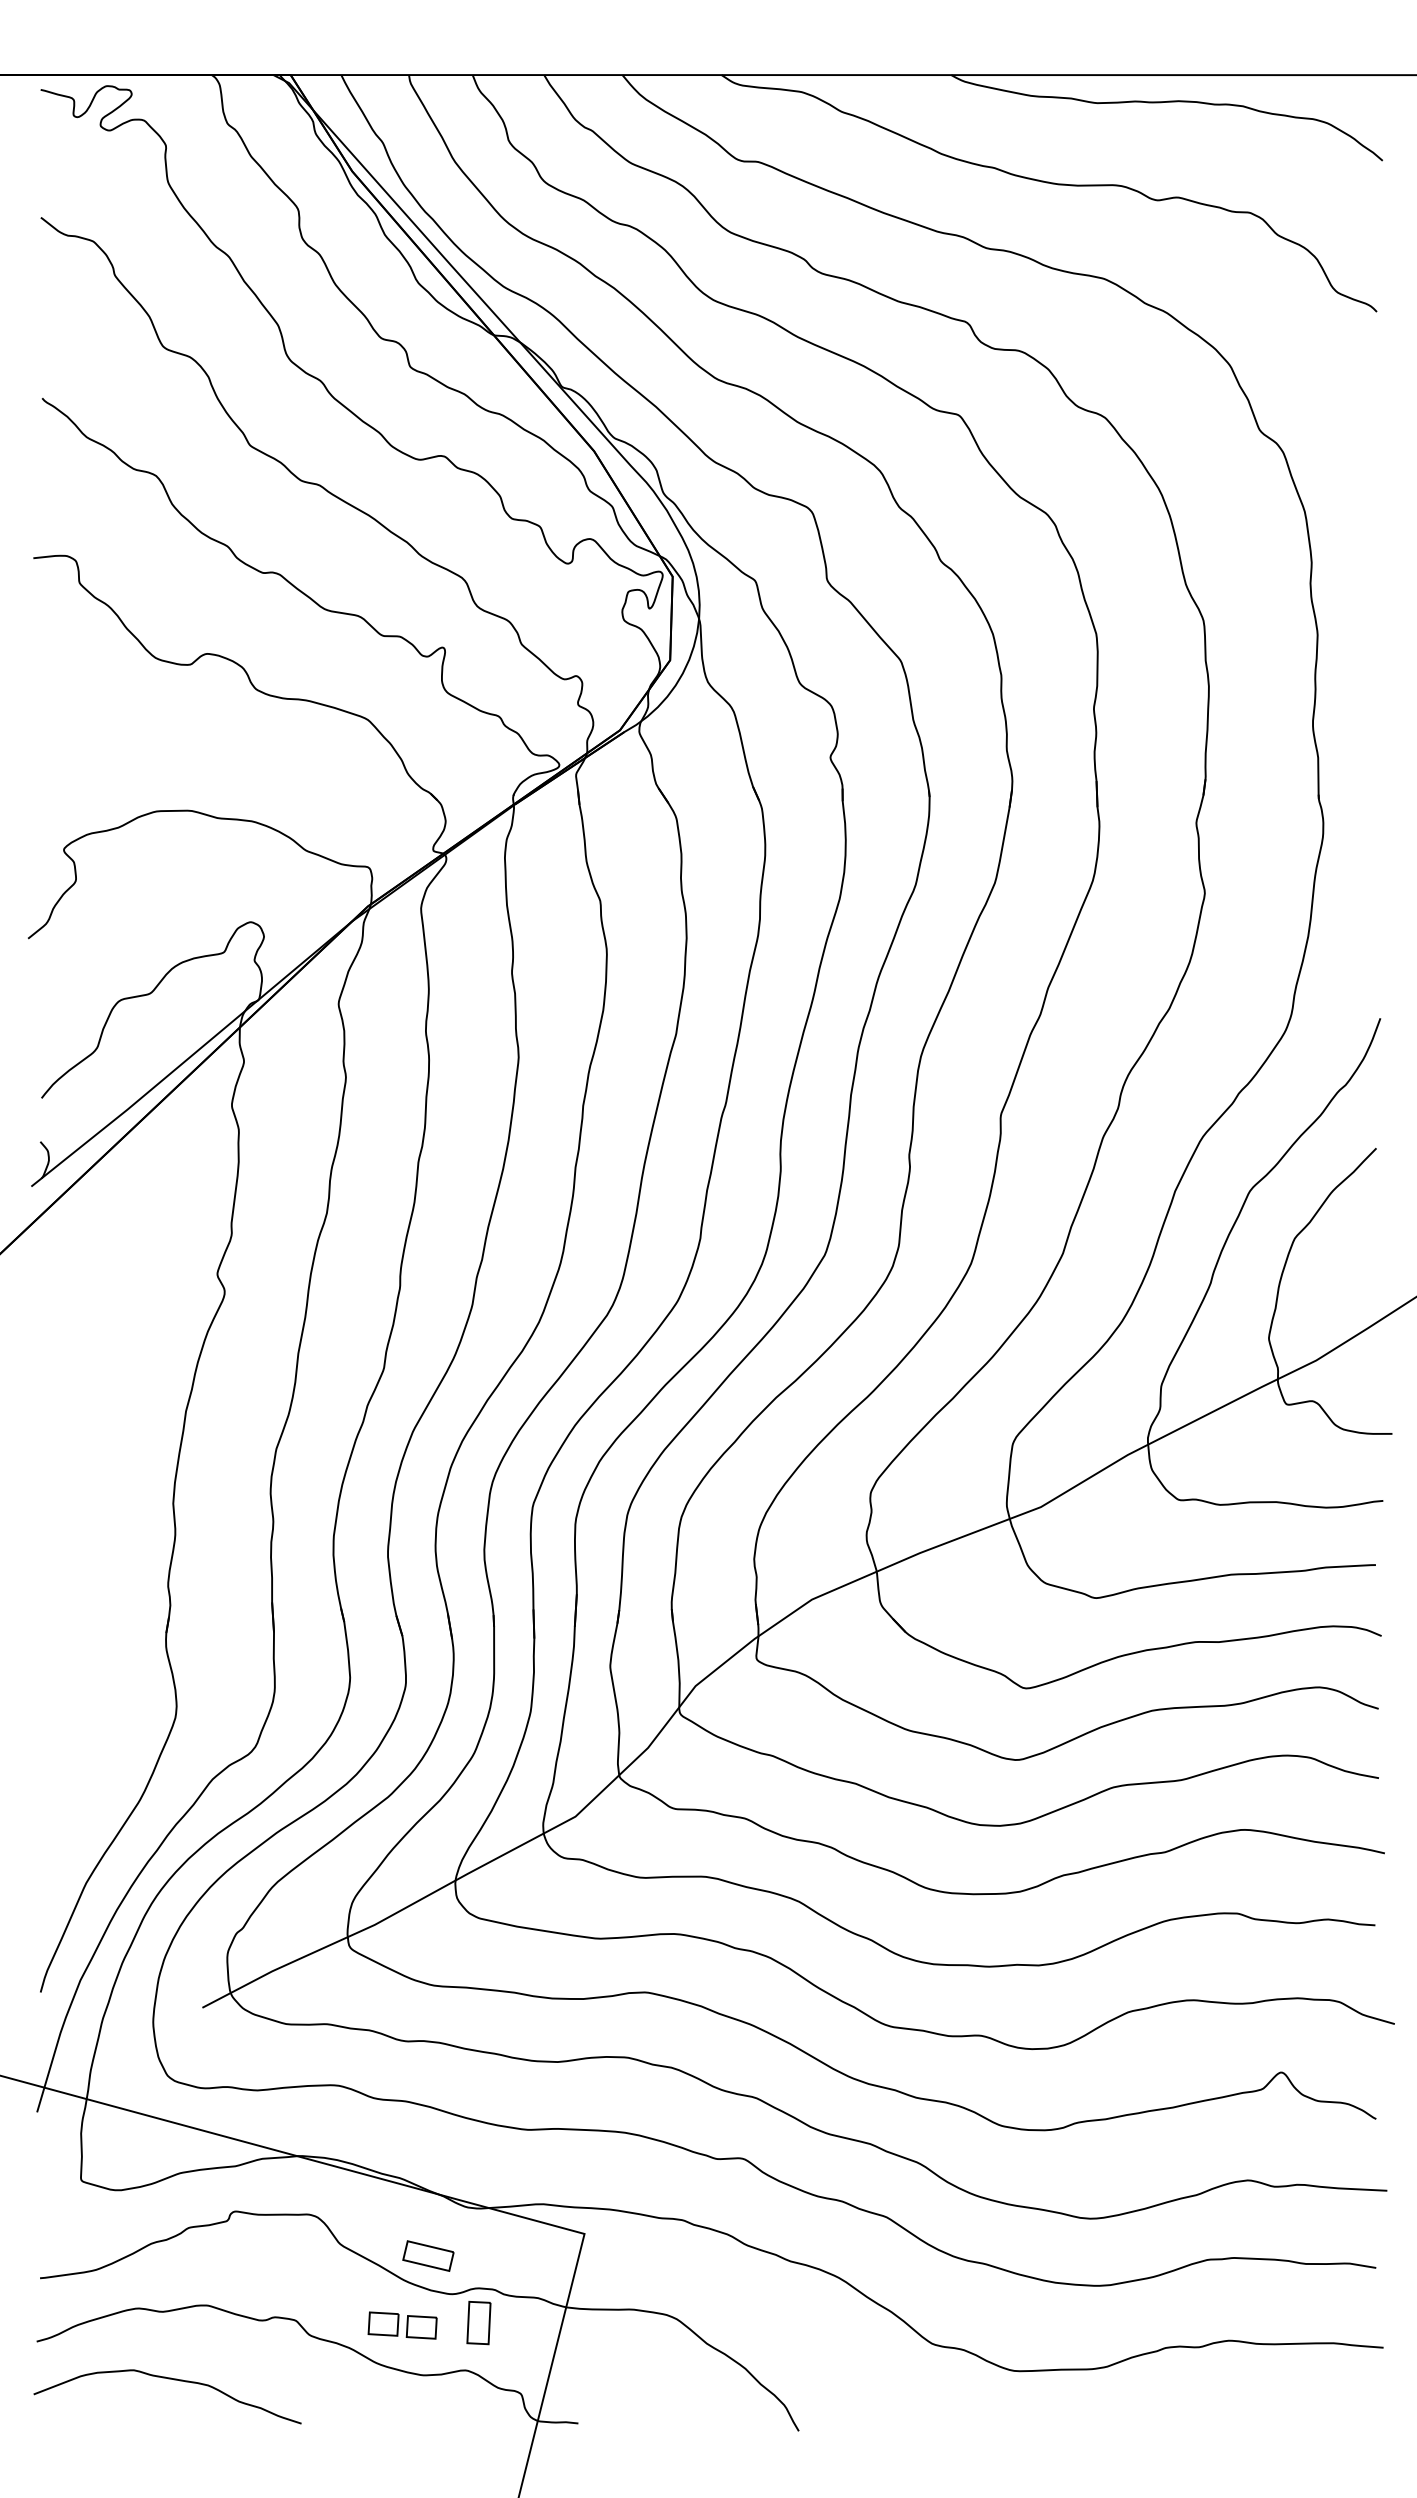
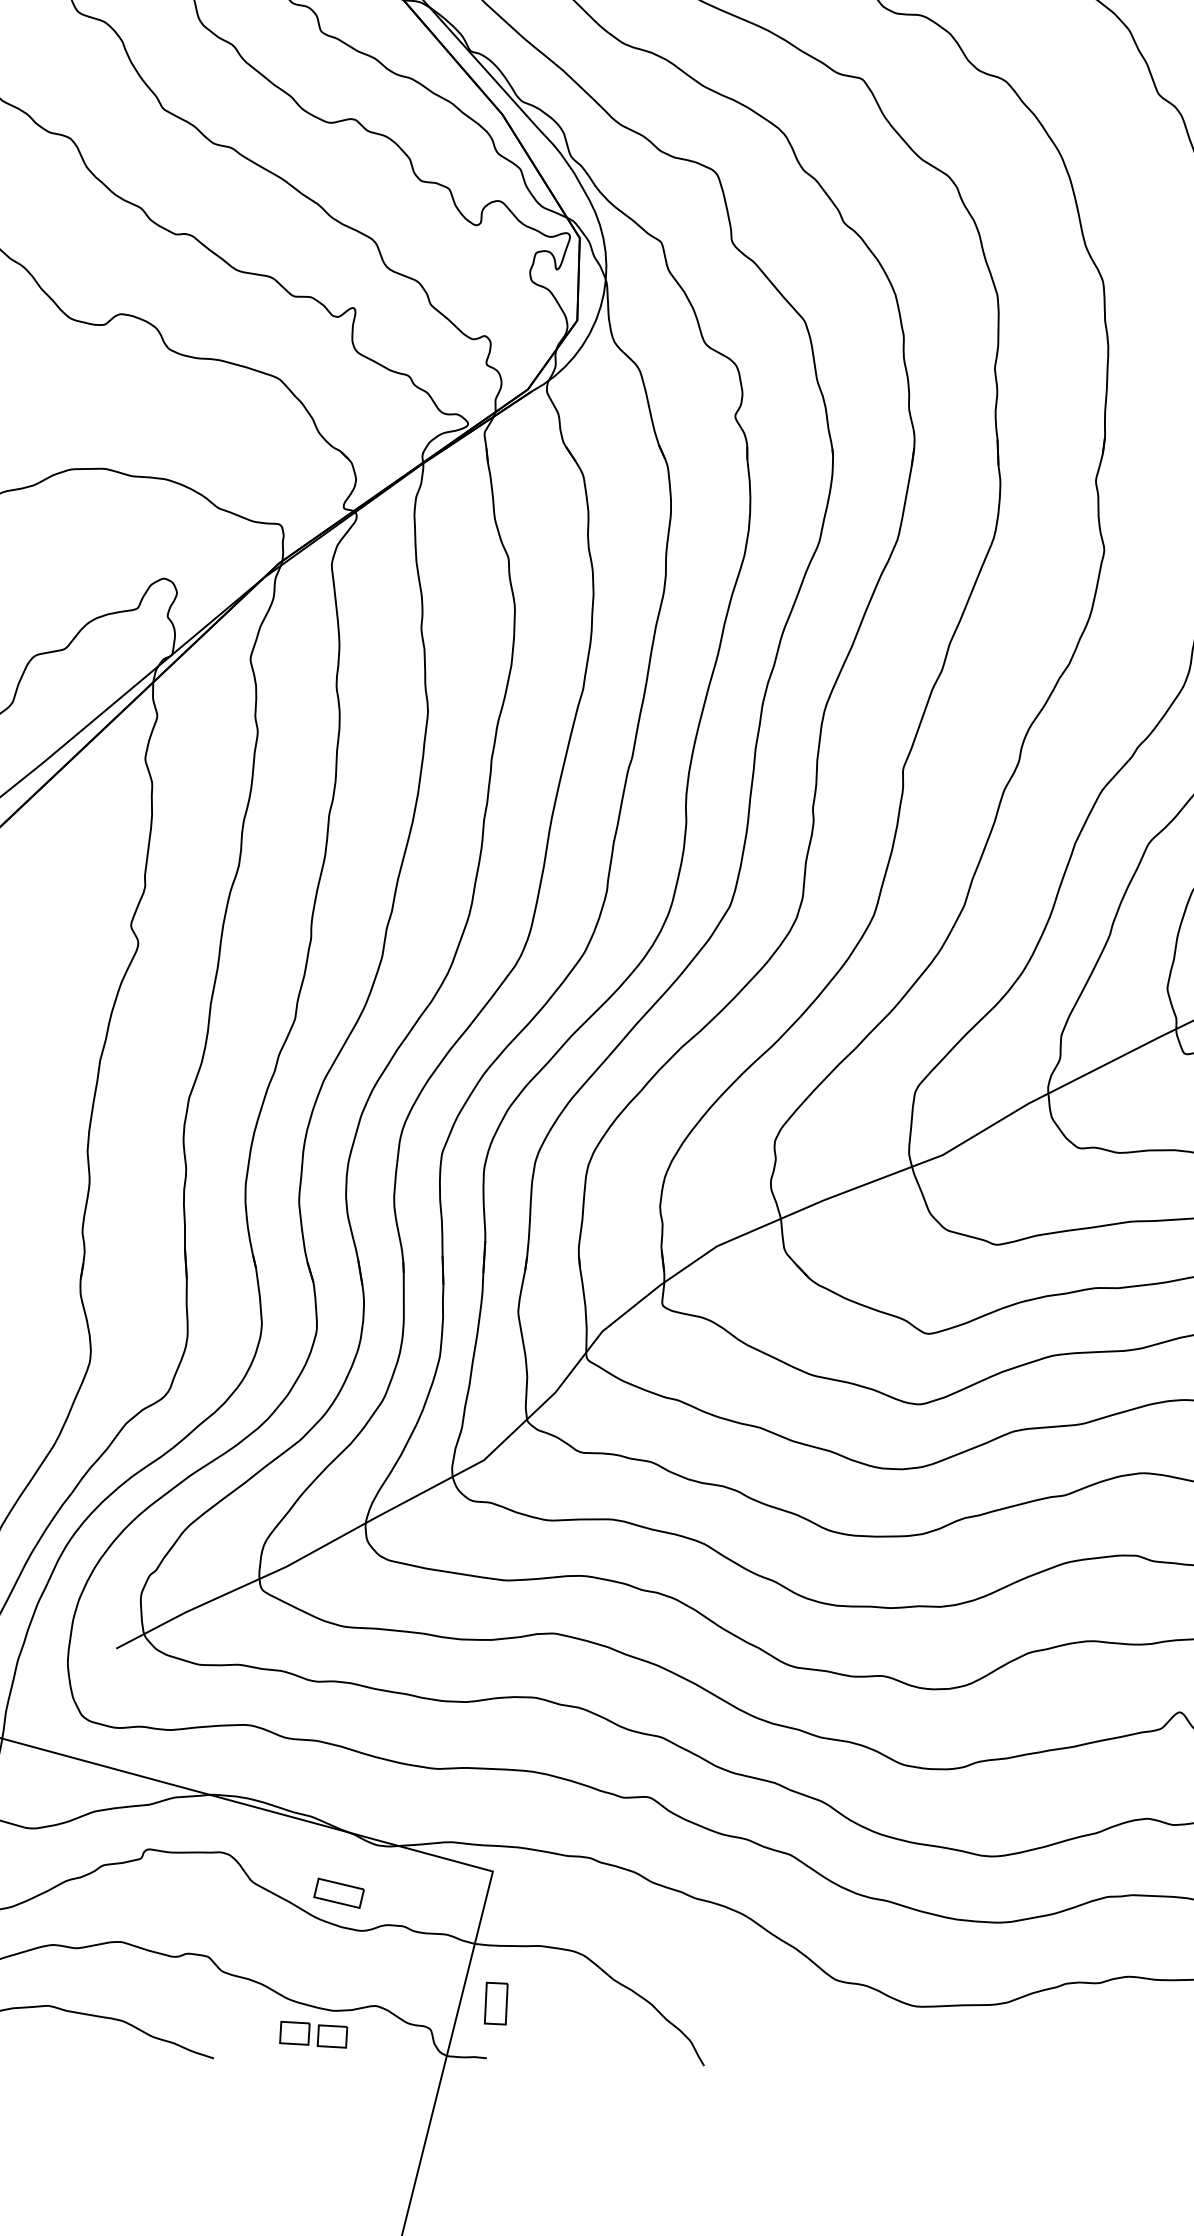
part: (478, 2322) -> (495, 2003), moved
part: (402, 2325) -> (313, 2034), moved

